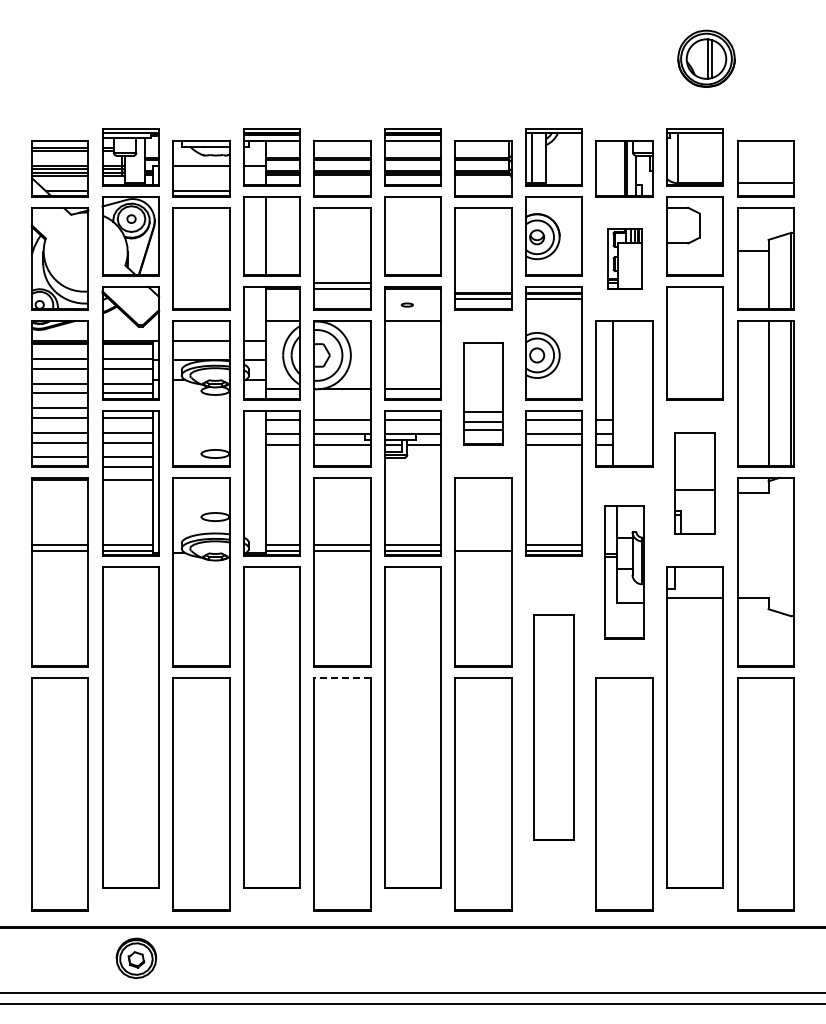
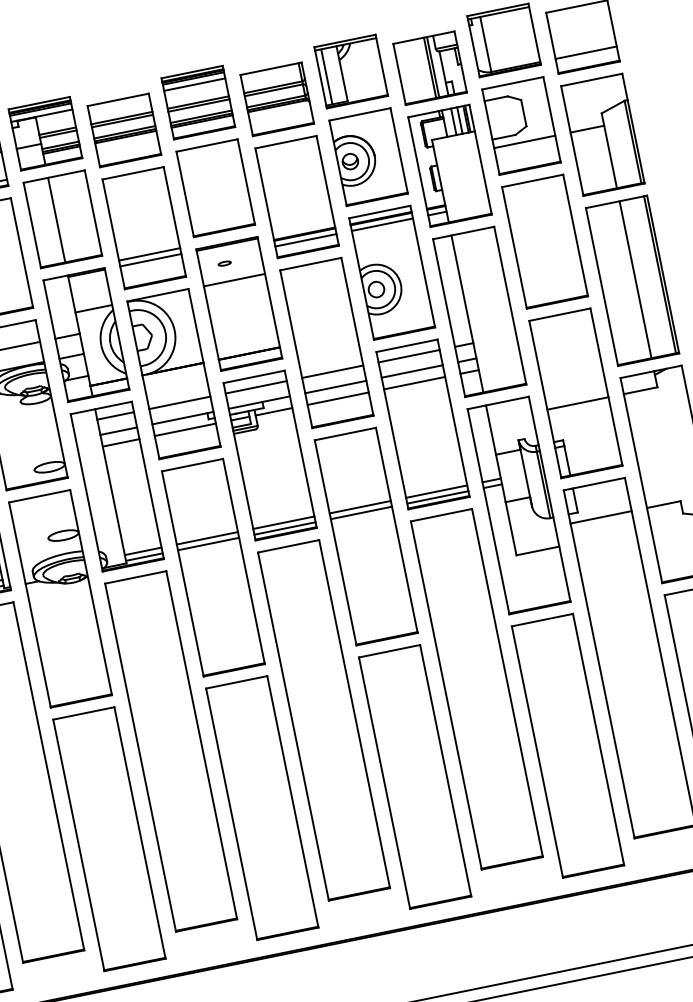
line: (694, 251) -> (524, 142), added
part: (624, 258) -> (449, 165), size x1.67
part: (483, 393) -> (326, 342), size x1.43
part: (694, 483) -> (575, 393), size x1.43
line: (483, 545) -> (360, 507), added
part: (624, 572) -> (518, 505), size x1.43
line: (341, 678) -> (235, 682), dashed -> solid
part: (553, 727) -> (476, 689), size x1.43

